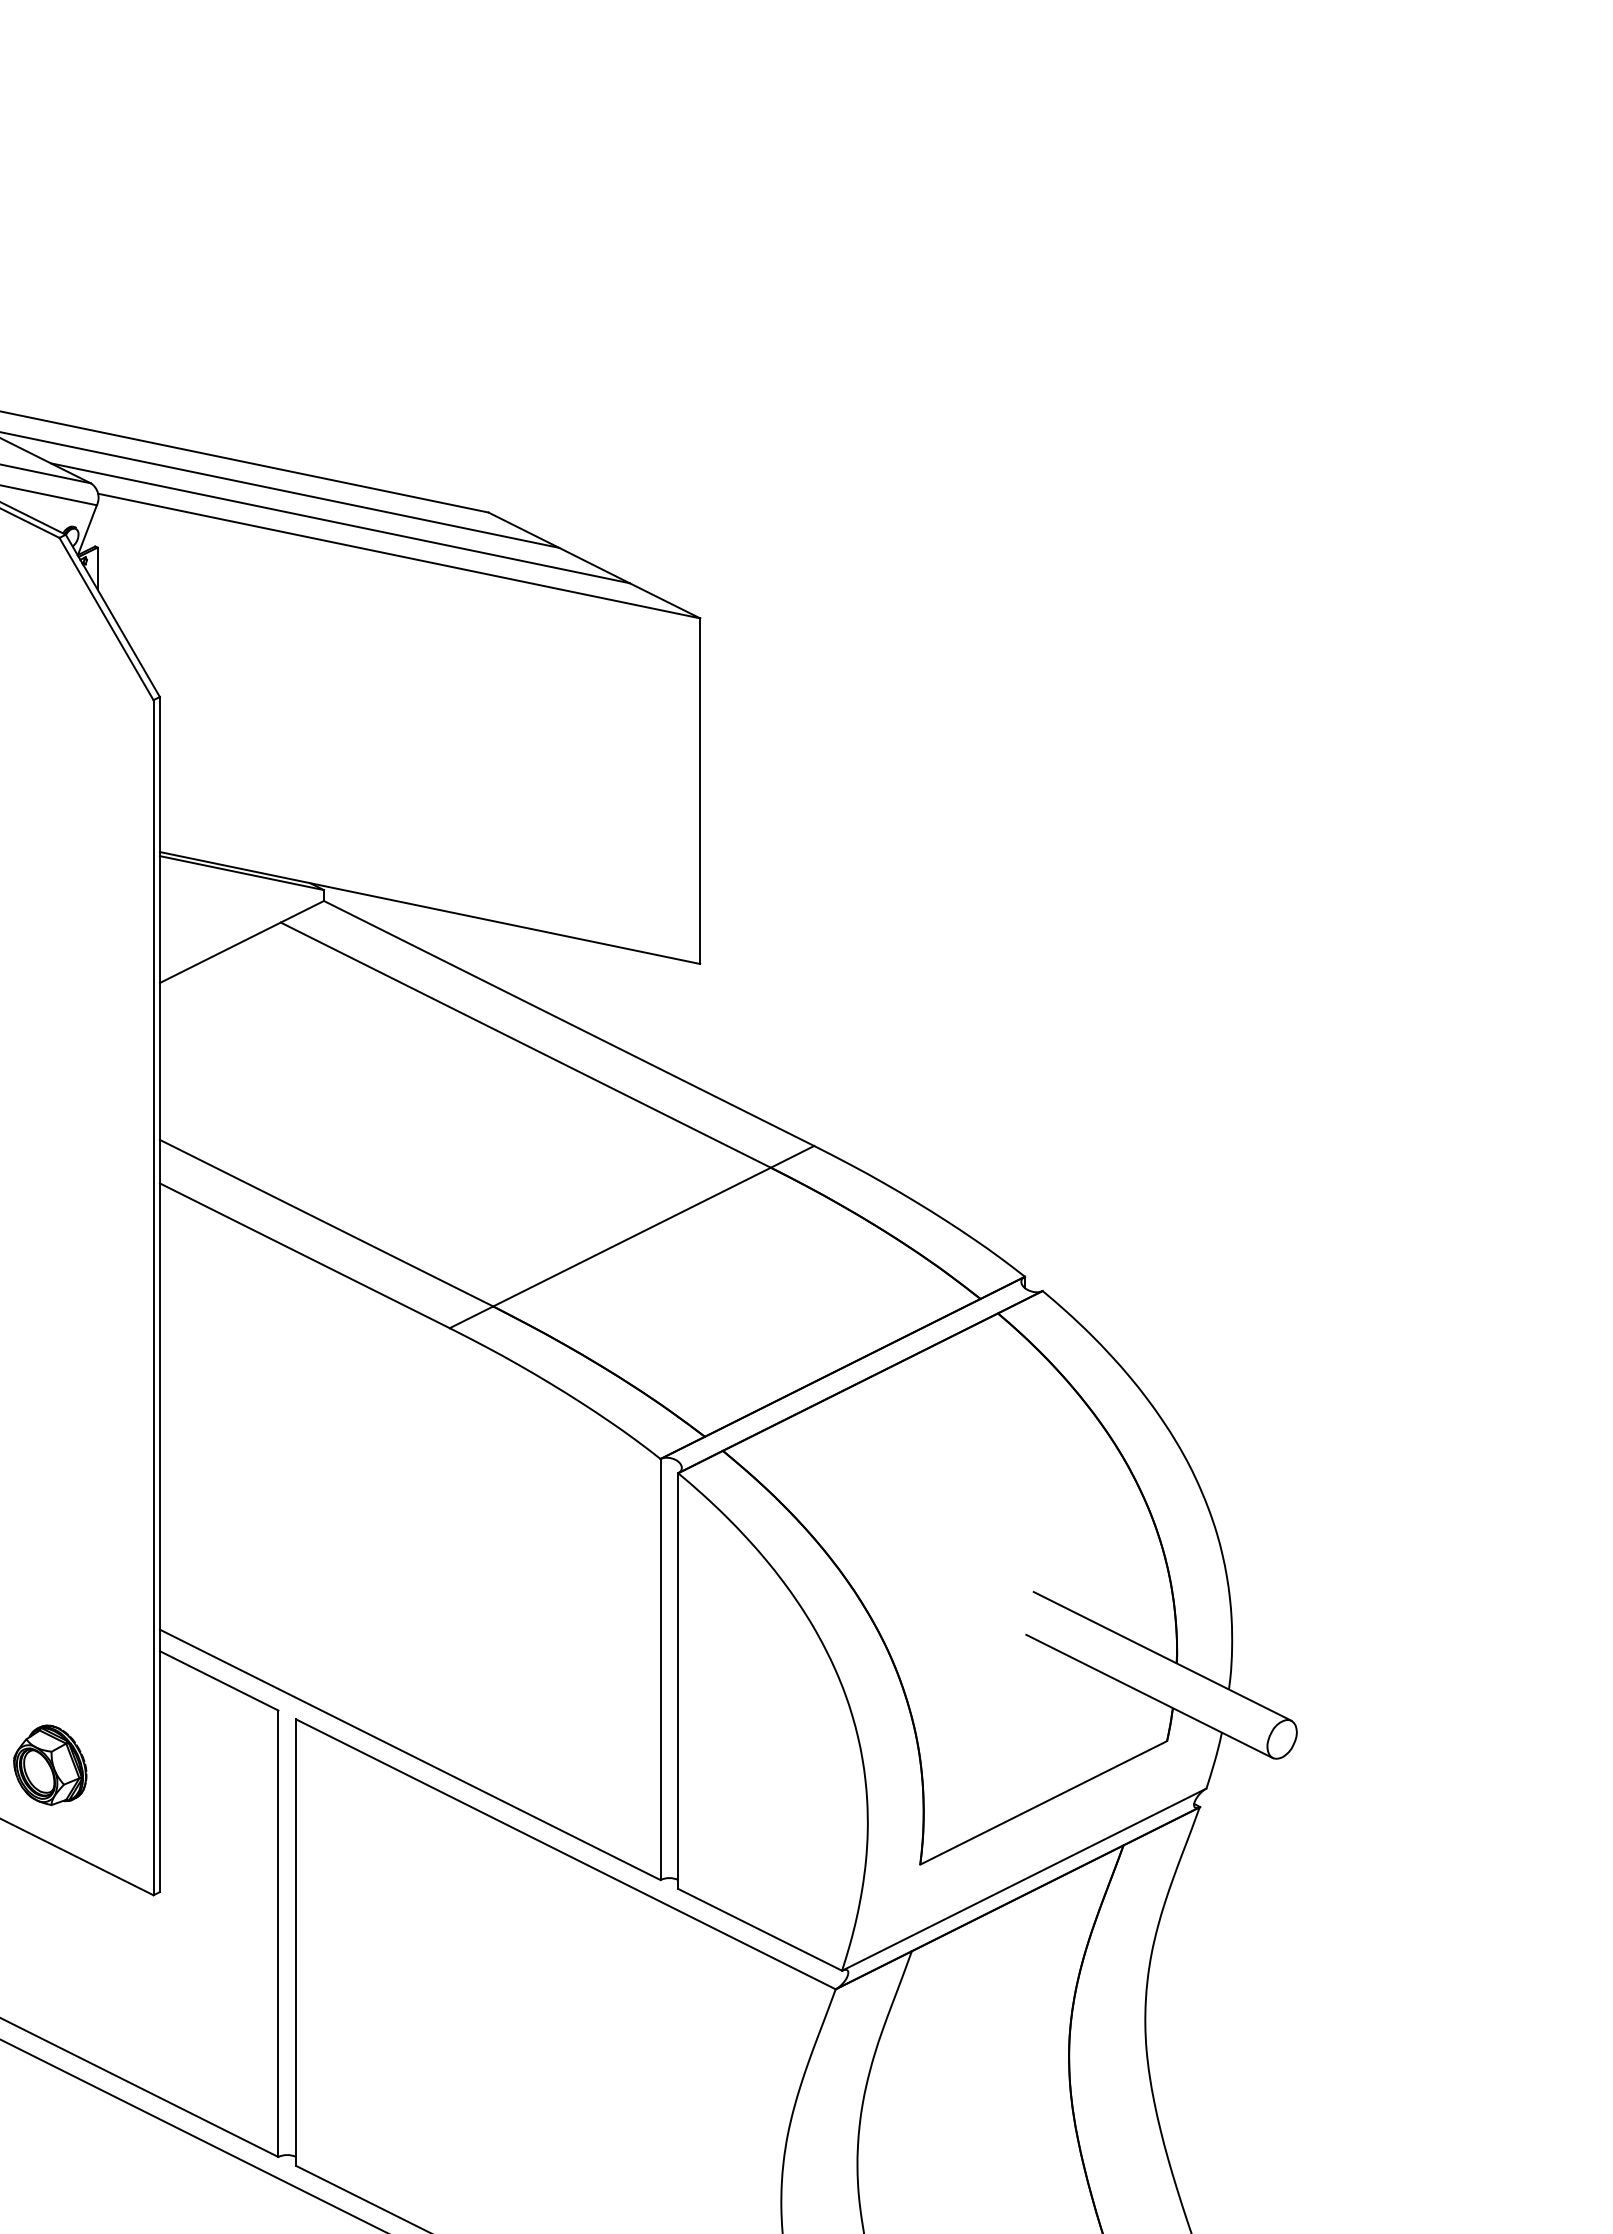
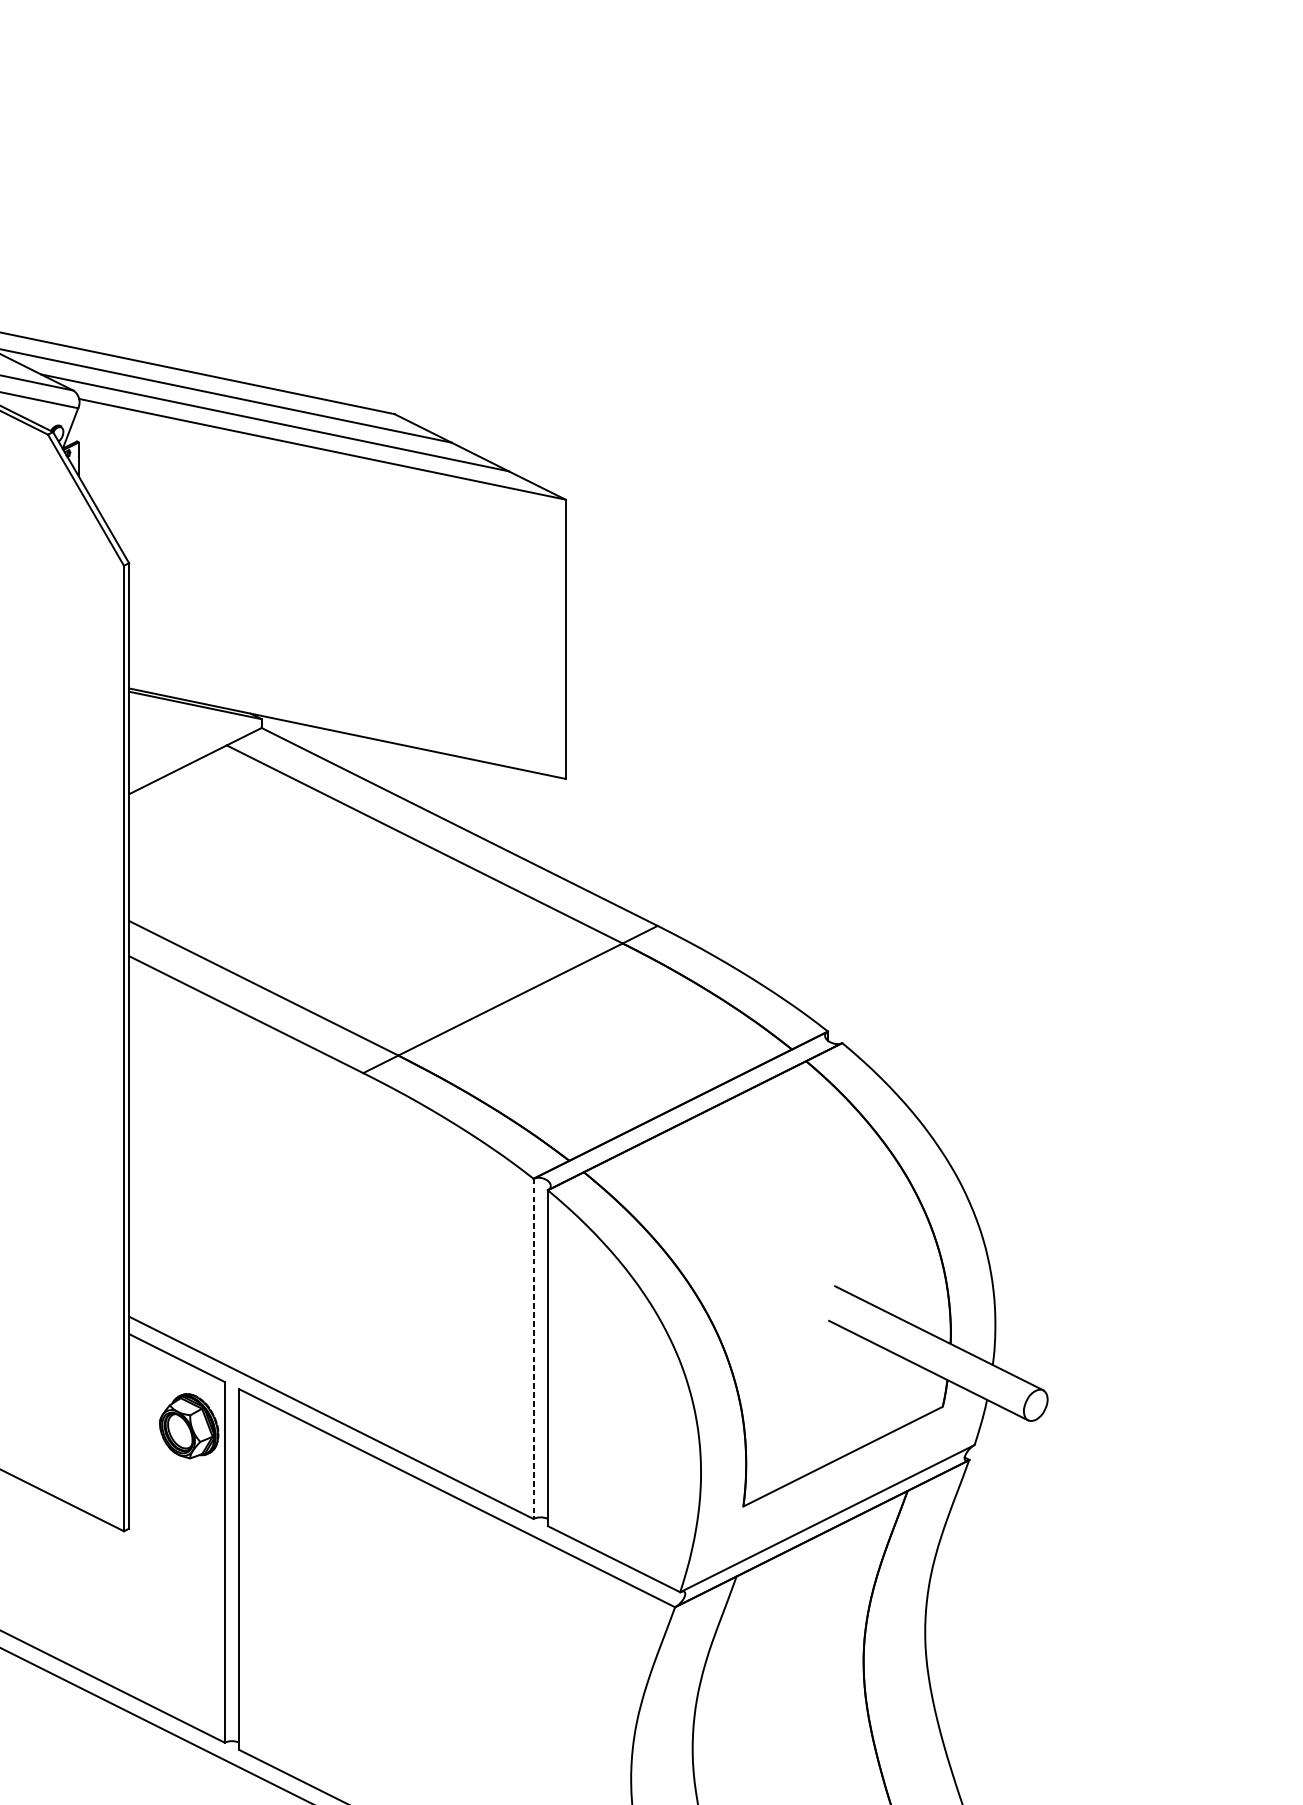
line: (660, 1669) -> (533, 1348), solid -> dashed
part: (50, 1764) -> (189, 1425), moved

